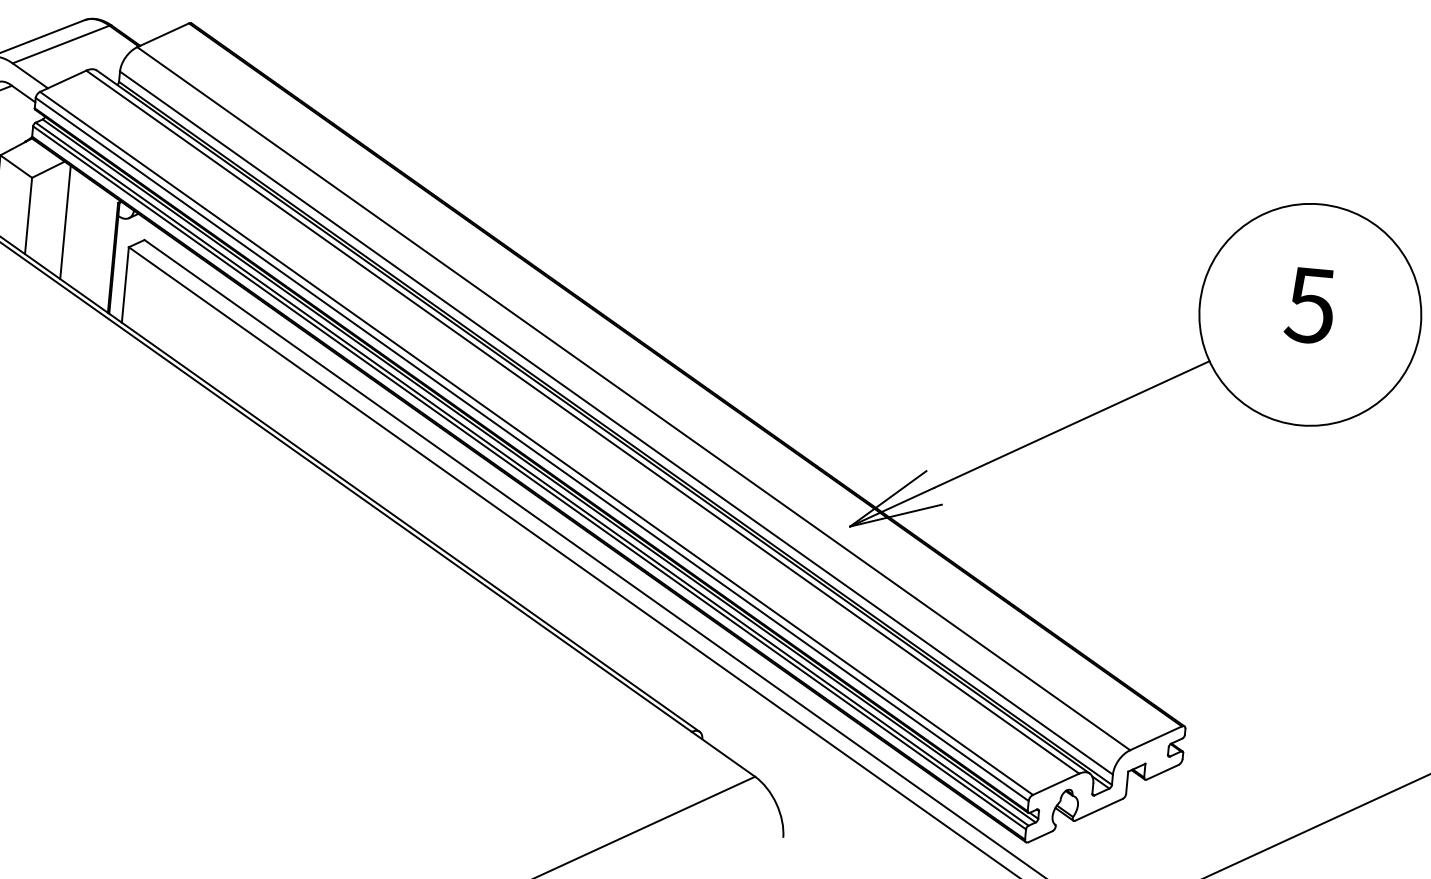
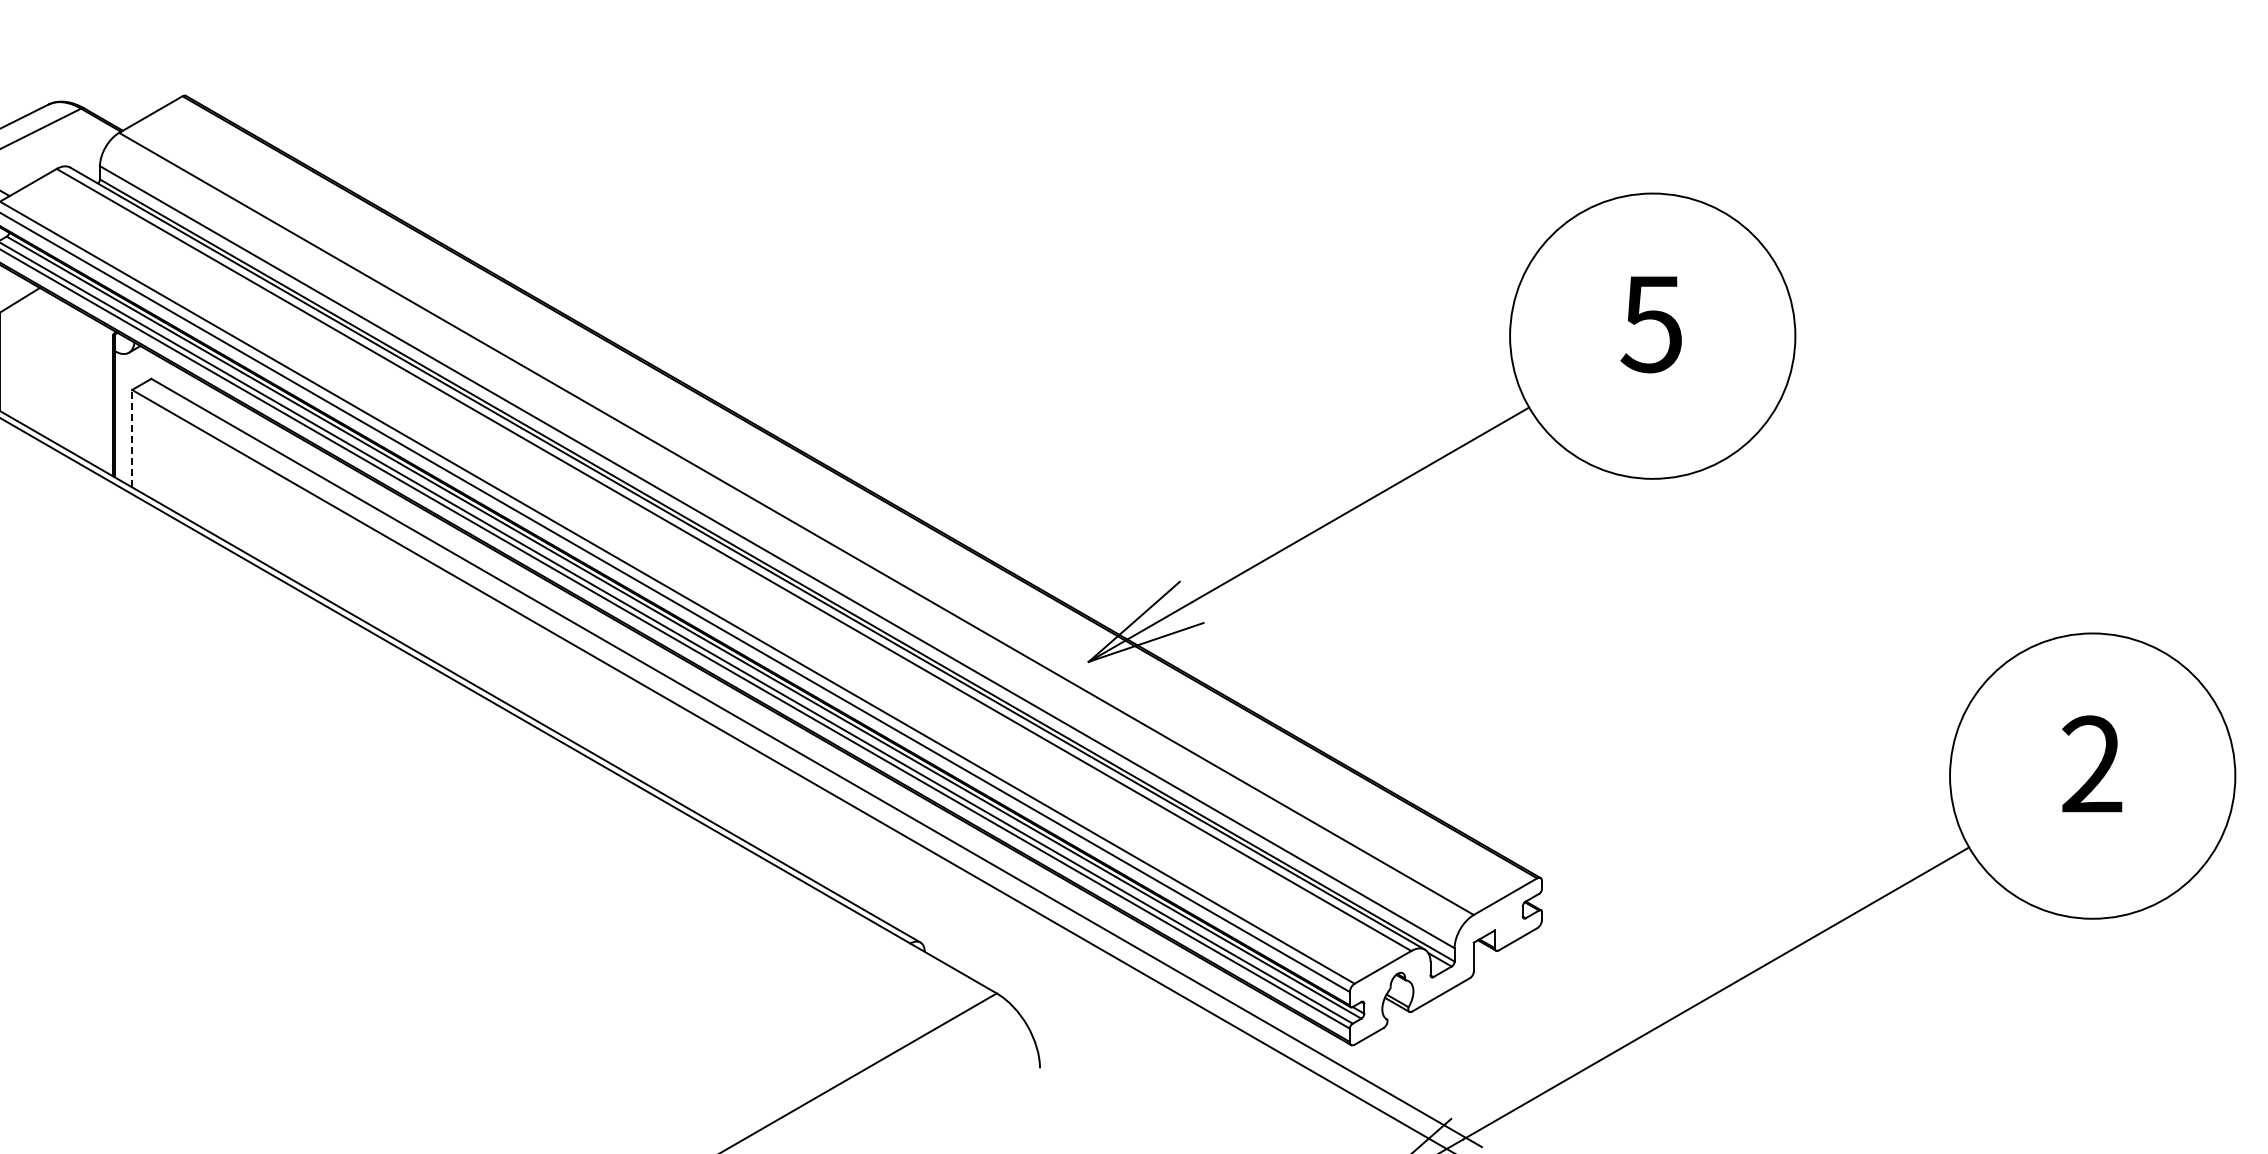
line: (65, 222) -> (48, 365), removed
line: (125, 284) -> (132, 438), solid -> dashed

